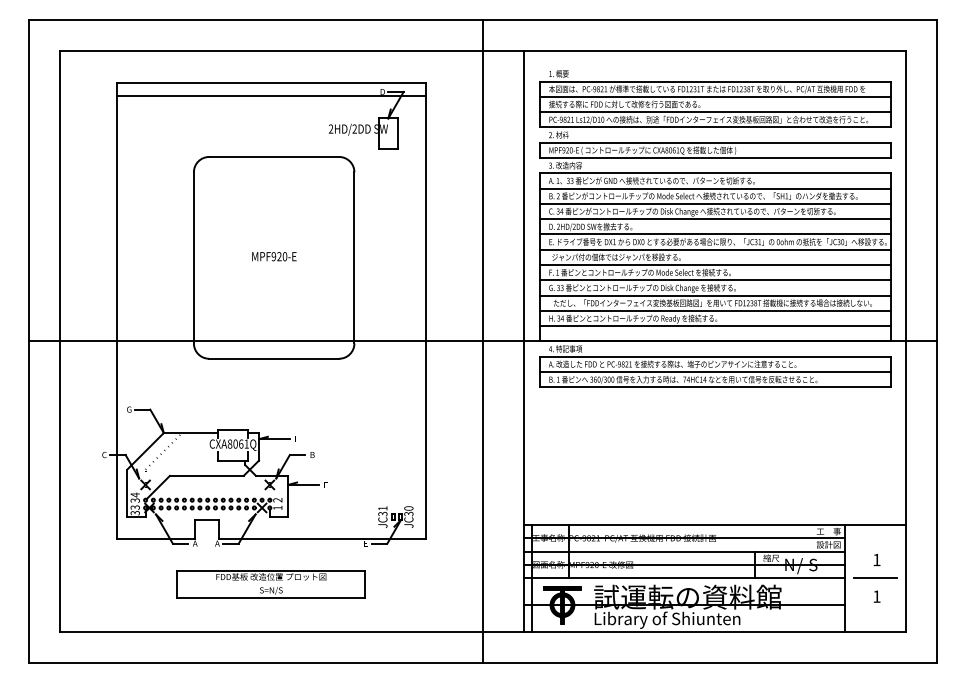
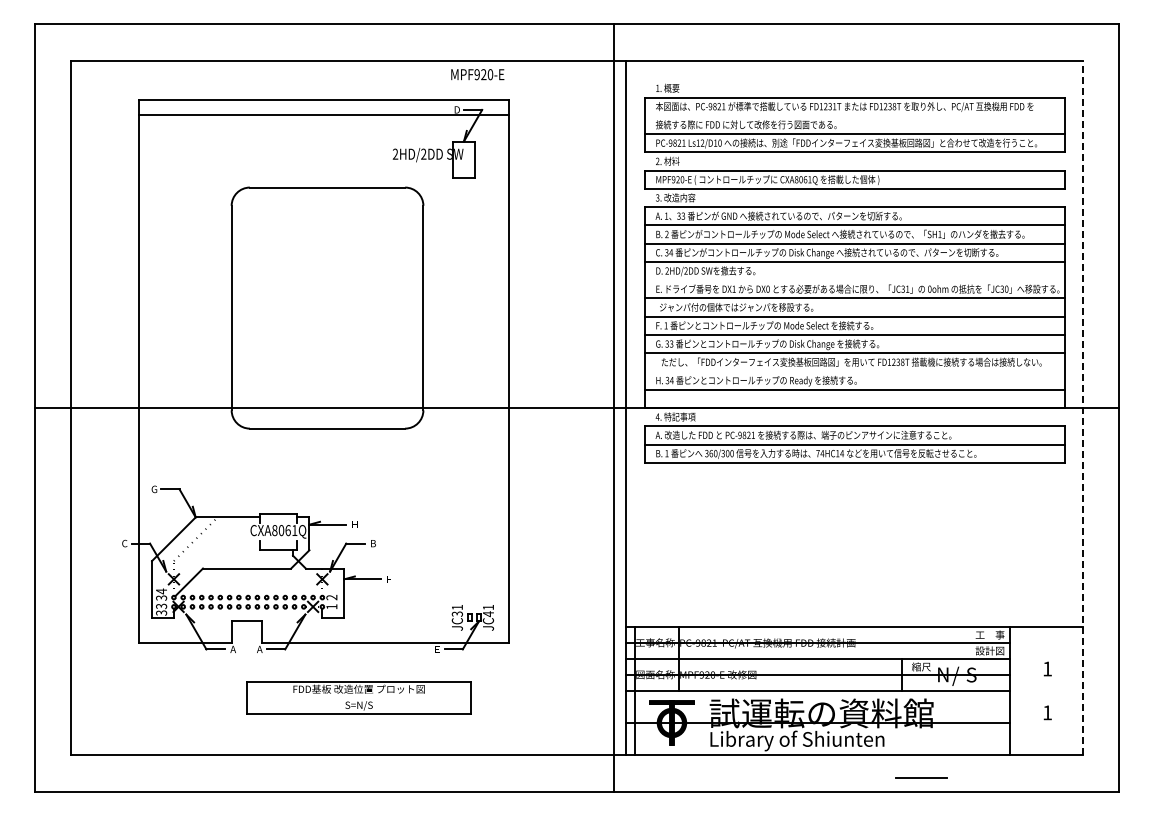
line: (715, 96) -> (854, 115), removed
line: (715, 234) -> (854, 280), removed
text: (274, 256) -> (477, 74), moved
line: (715, 310) -> (854, 371), removed
line: (483, 341) -> (614, 407), moved
line: (906, 341) -> (1082, 407), solid -> dashed
text: (408, 511) -> (488, 610), JC30 -> JC41
line: (876, 577) -> (921, 777), moved
part: (270, 583) -> (358, 697), moved

